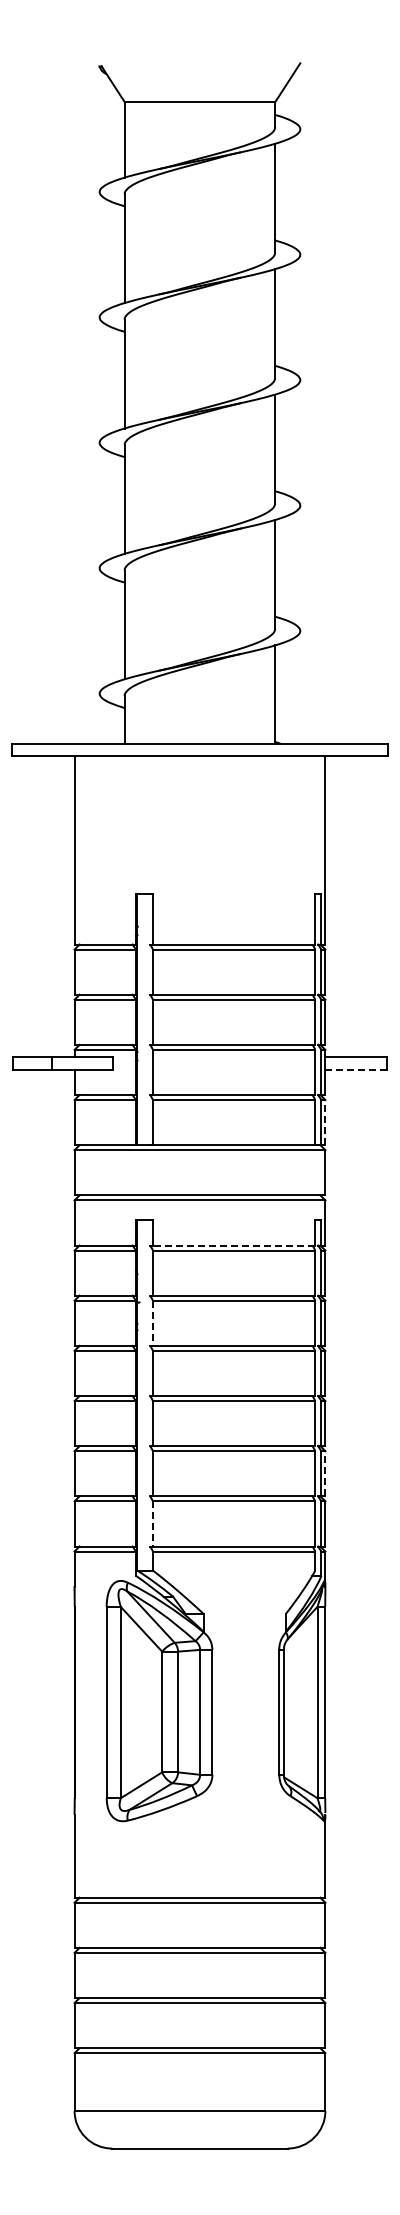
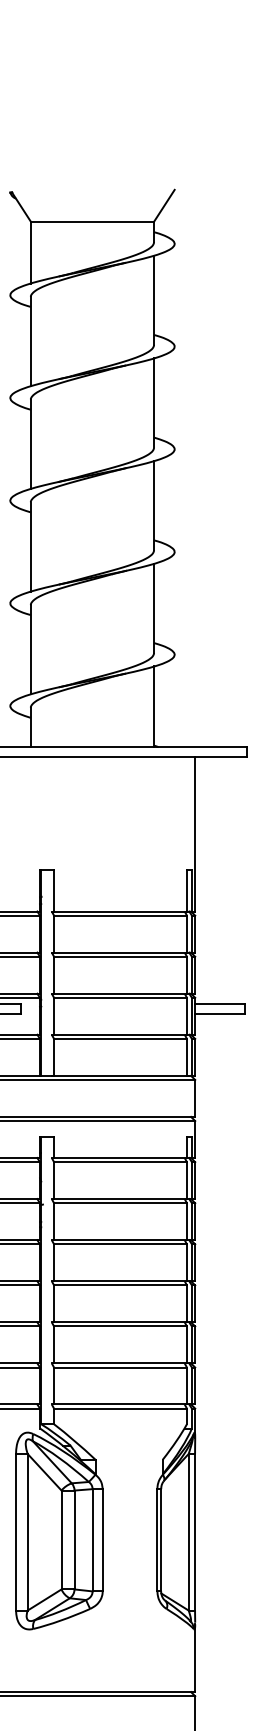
line: (356, 1069) -> (220, 1013), dashed -> solid
line: (325, 1122) -> (195, 1057), dashed -> solid
line: (233, 1245) -> (119, 1157), dashed -> solid
line: (153, 1323) -> (54, 1221), dashed -> solid
line: (325, 1473) -> (195, 1344), dashed -> solid
line: (153, 1523) -> (54, 1385), dashed -> solid

